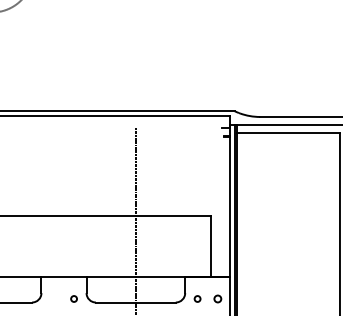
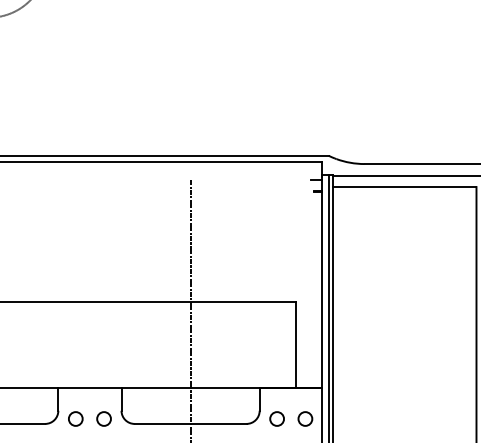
circle: (53, 298) -> (75, 418), added
circle: (73, 298) -> (103, 418), size x1.67
circle: (197, 298) -> (276, 418), size x1.67
circle: (217, 298) -> (305, 418), size x1.43

